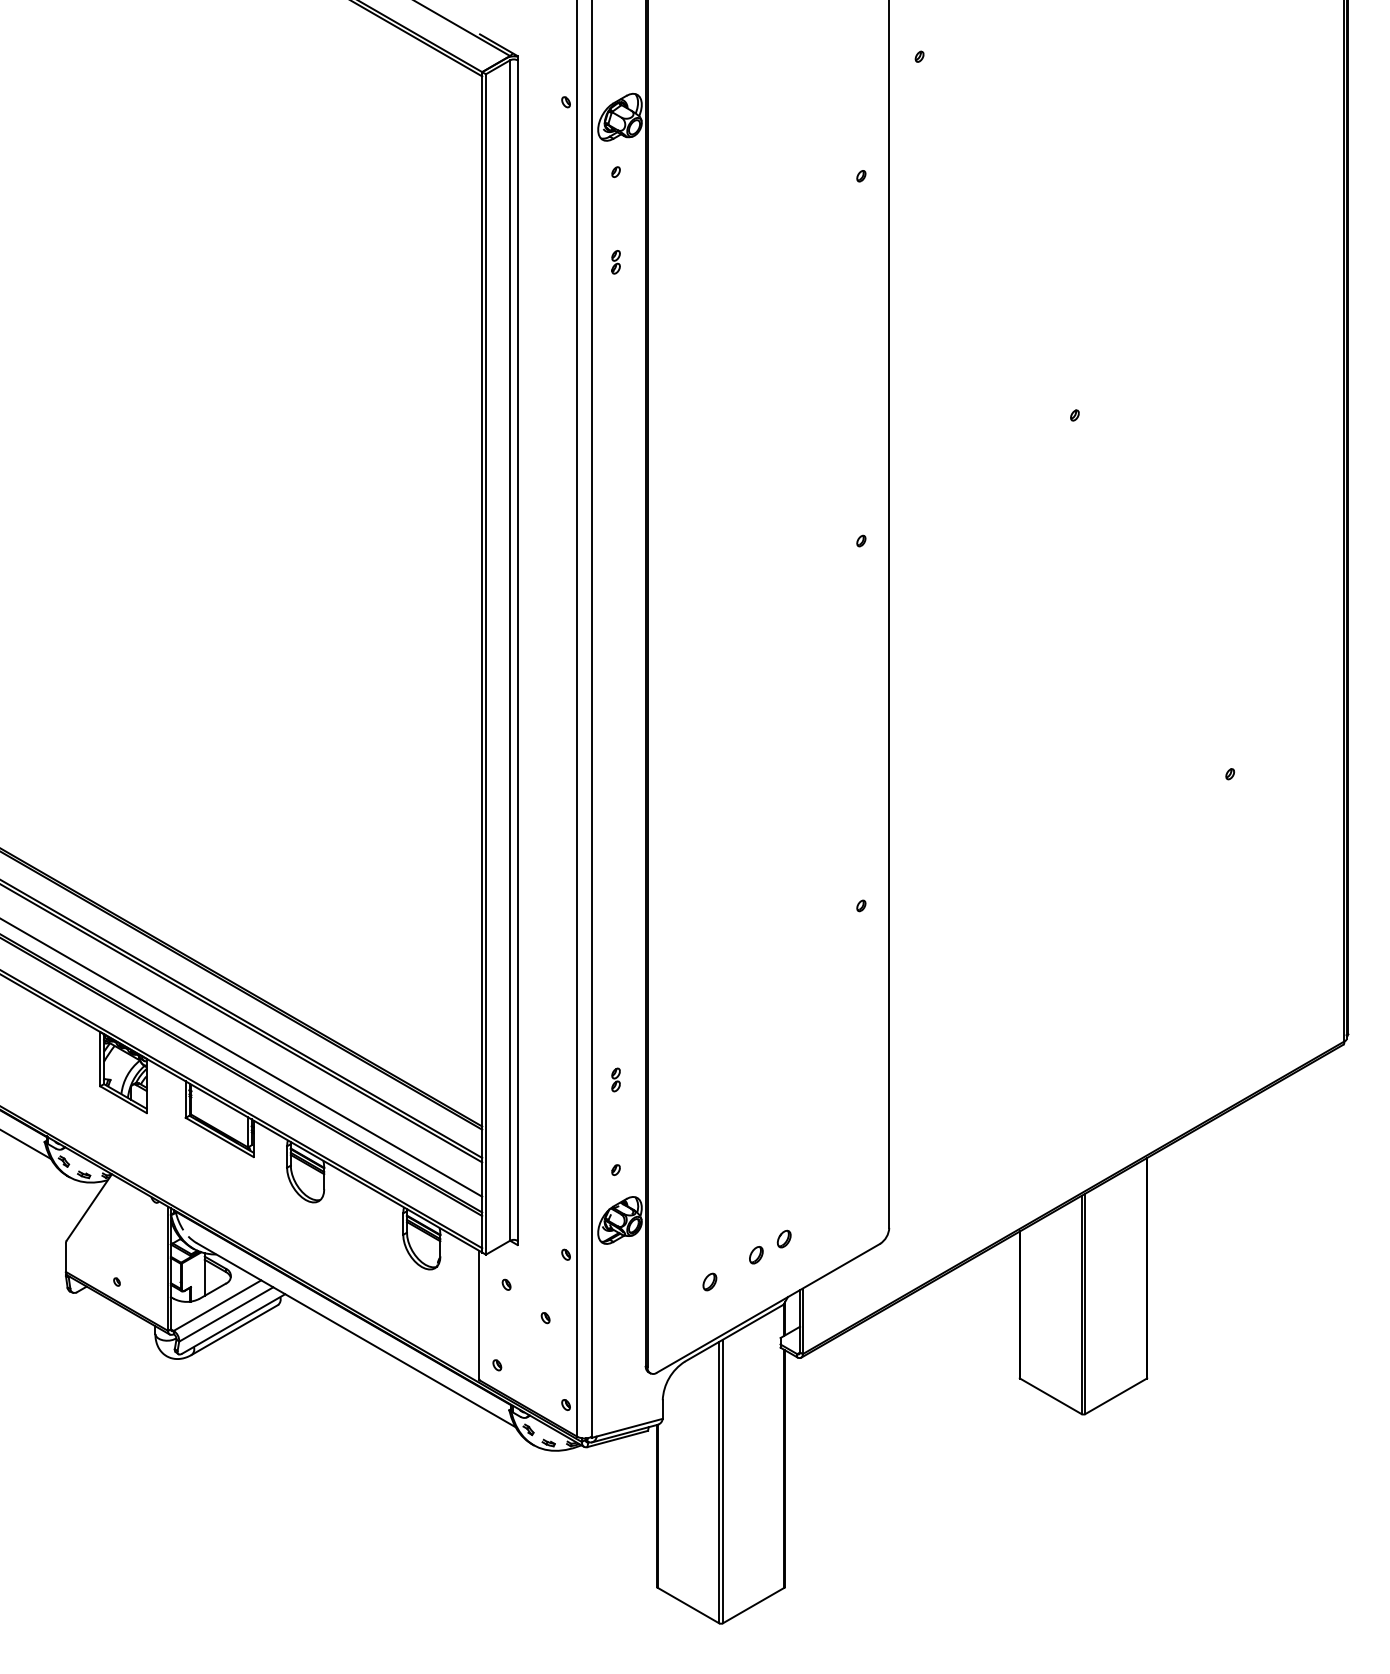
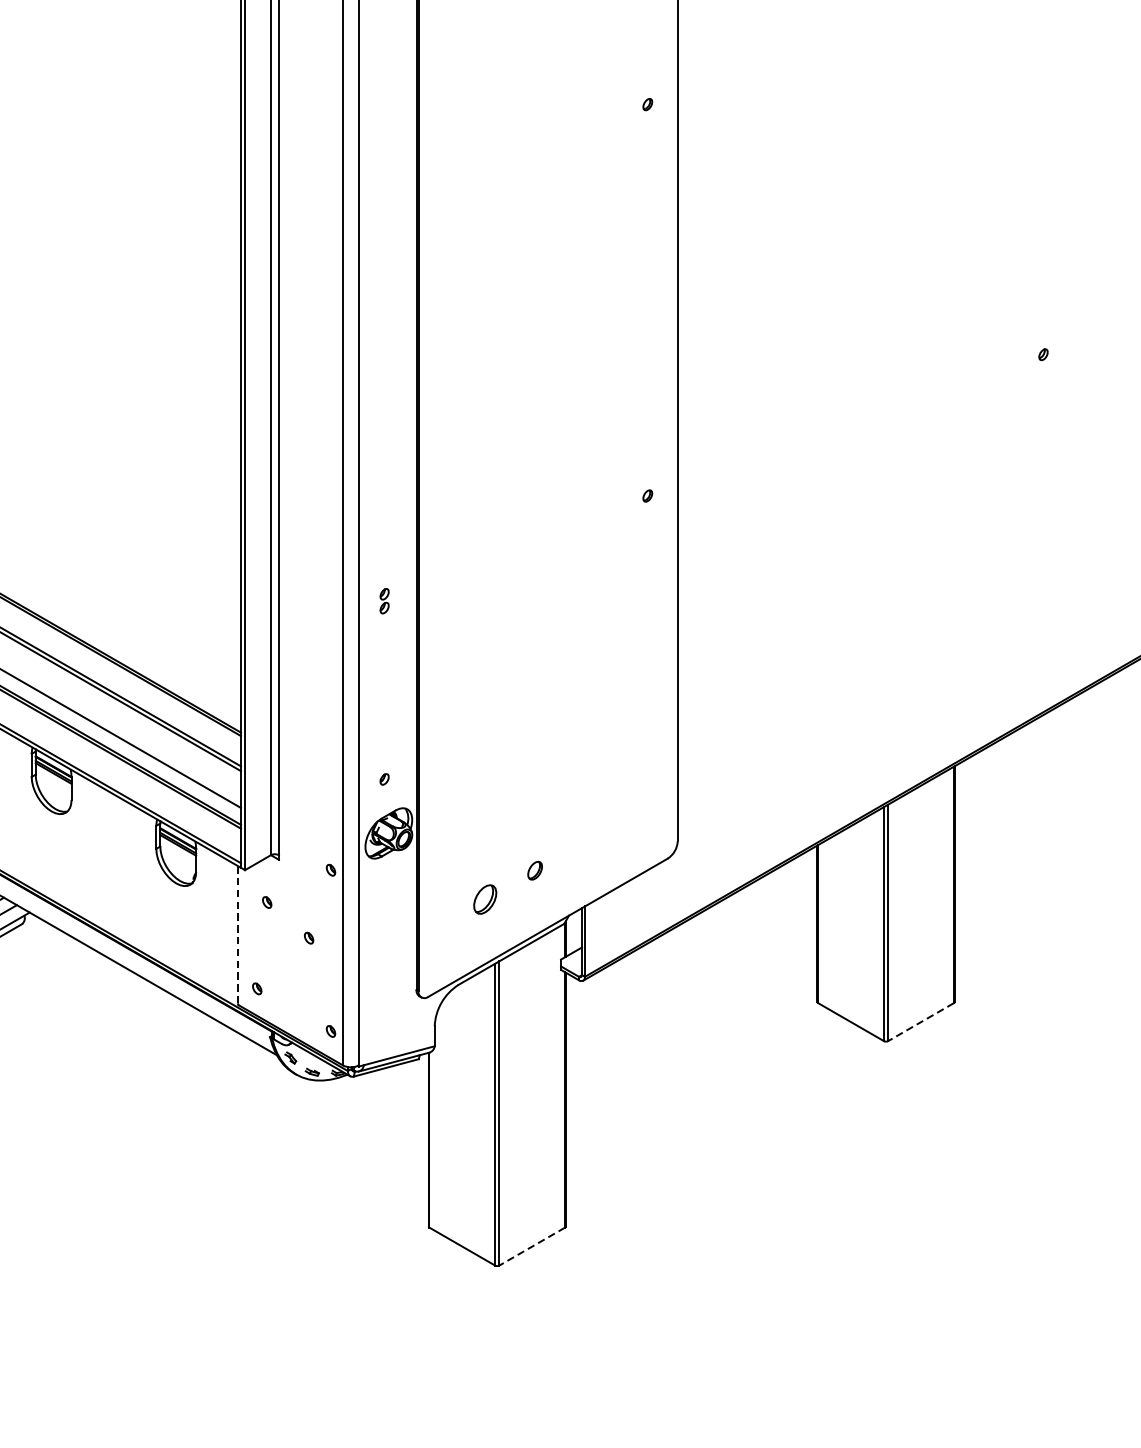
part: (615, 1079) -> (384, 600), moved
part: (783, 1238) -> (564, 852), removed
part: (709, 1281) -> (484, 898), size x1.6
line: (479, 1315) -> (238, 935), solid -> dashed
line: (1115, 1396) -> (920, 1022), solid -> dashed
line: (753, 1605) -> (532, 1246), solid -> dashed

